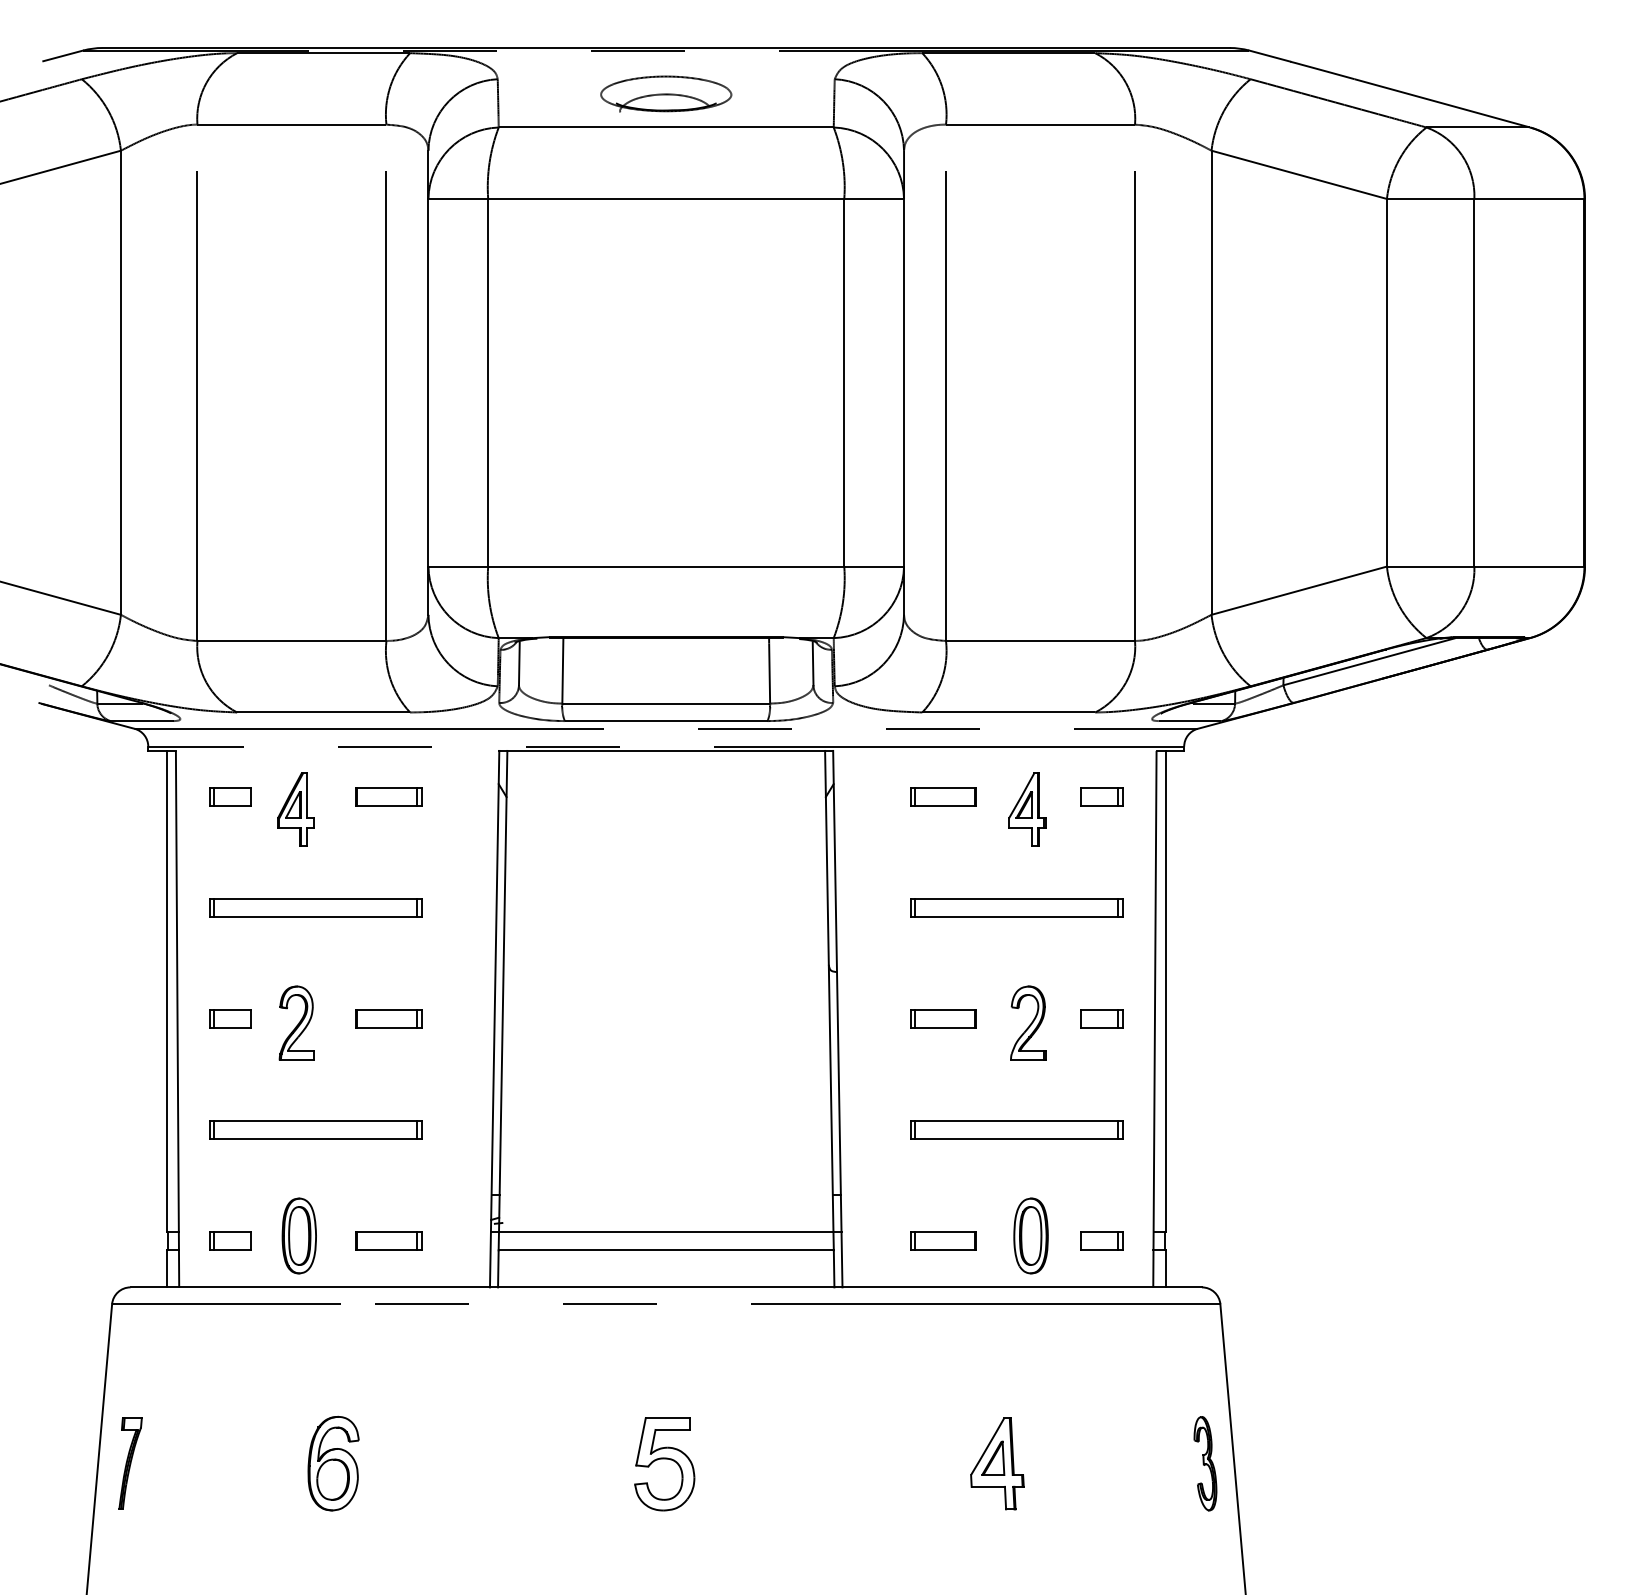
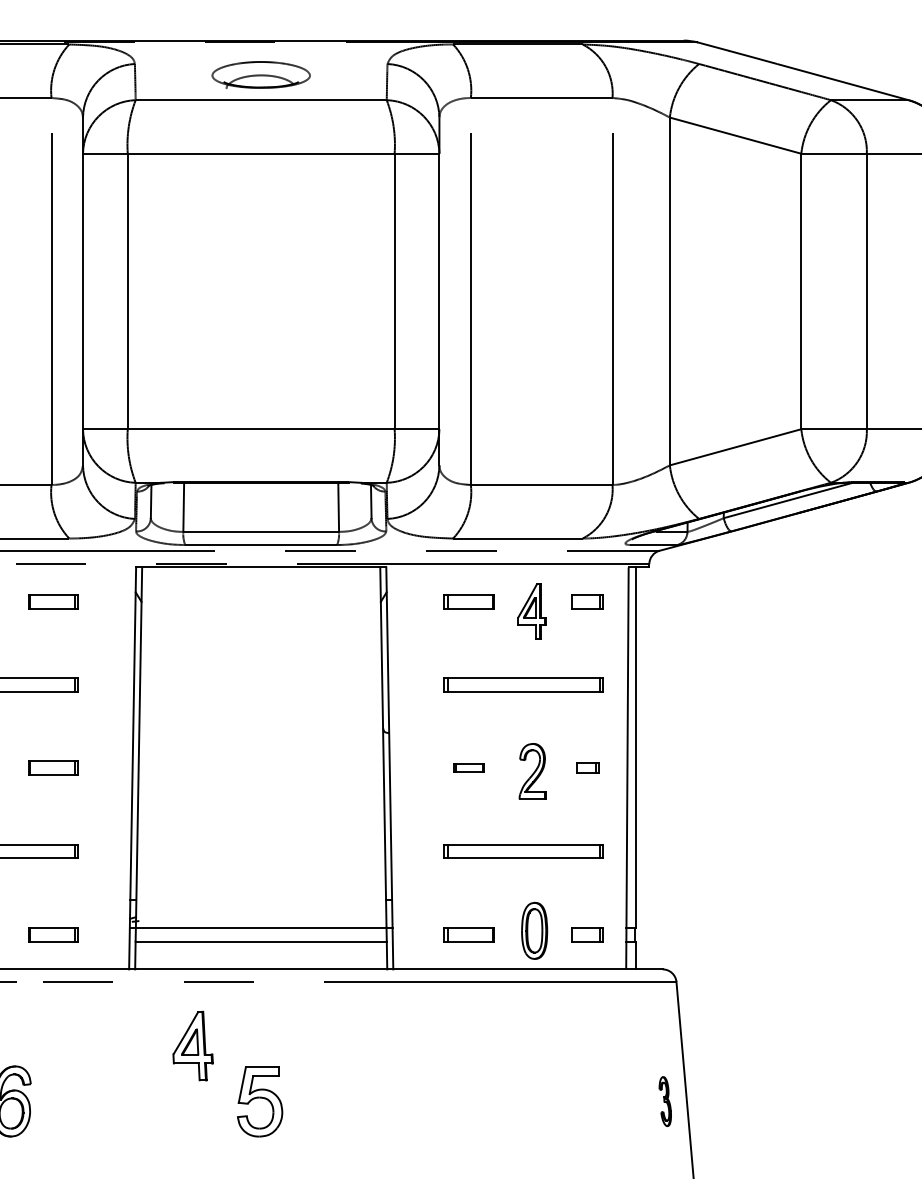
part: (943, 1018) -> (468, 767), size x0.6
part: (1101, 1018) -> (587, 767), size x0.7
part: (997, 1463) -> (193, 1045), moved
part: (1205, 1463) -> (665, 1101), size x0.7

